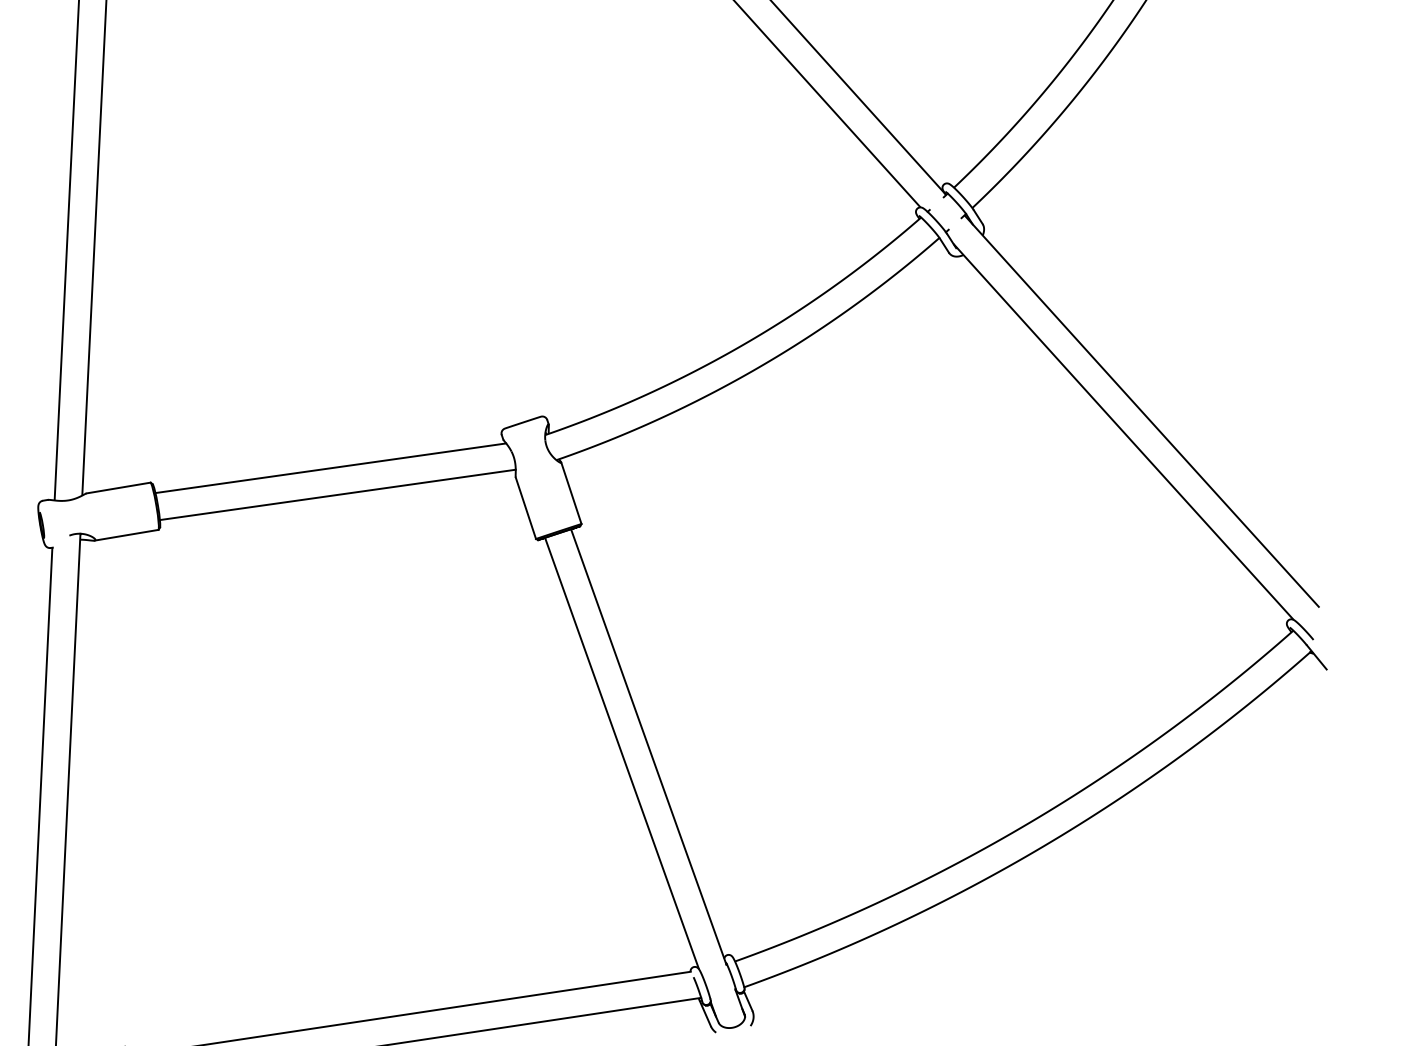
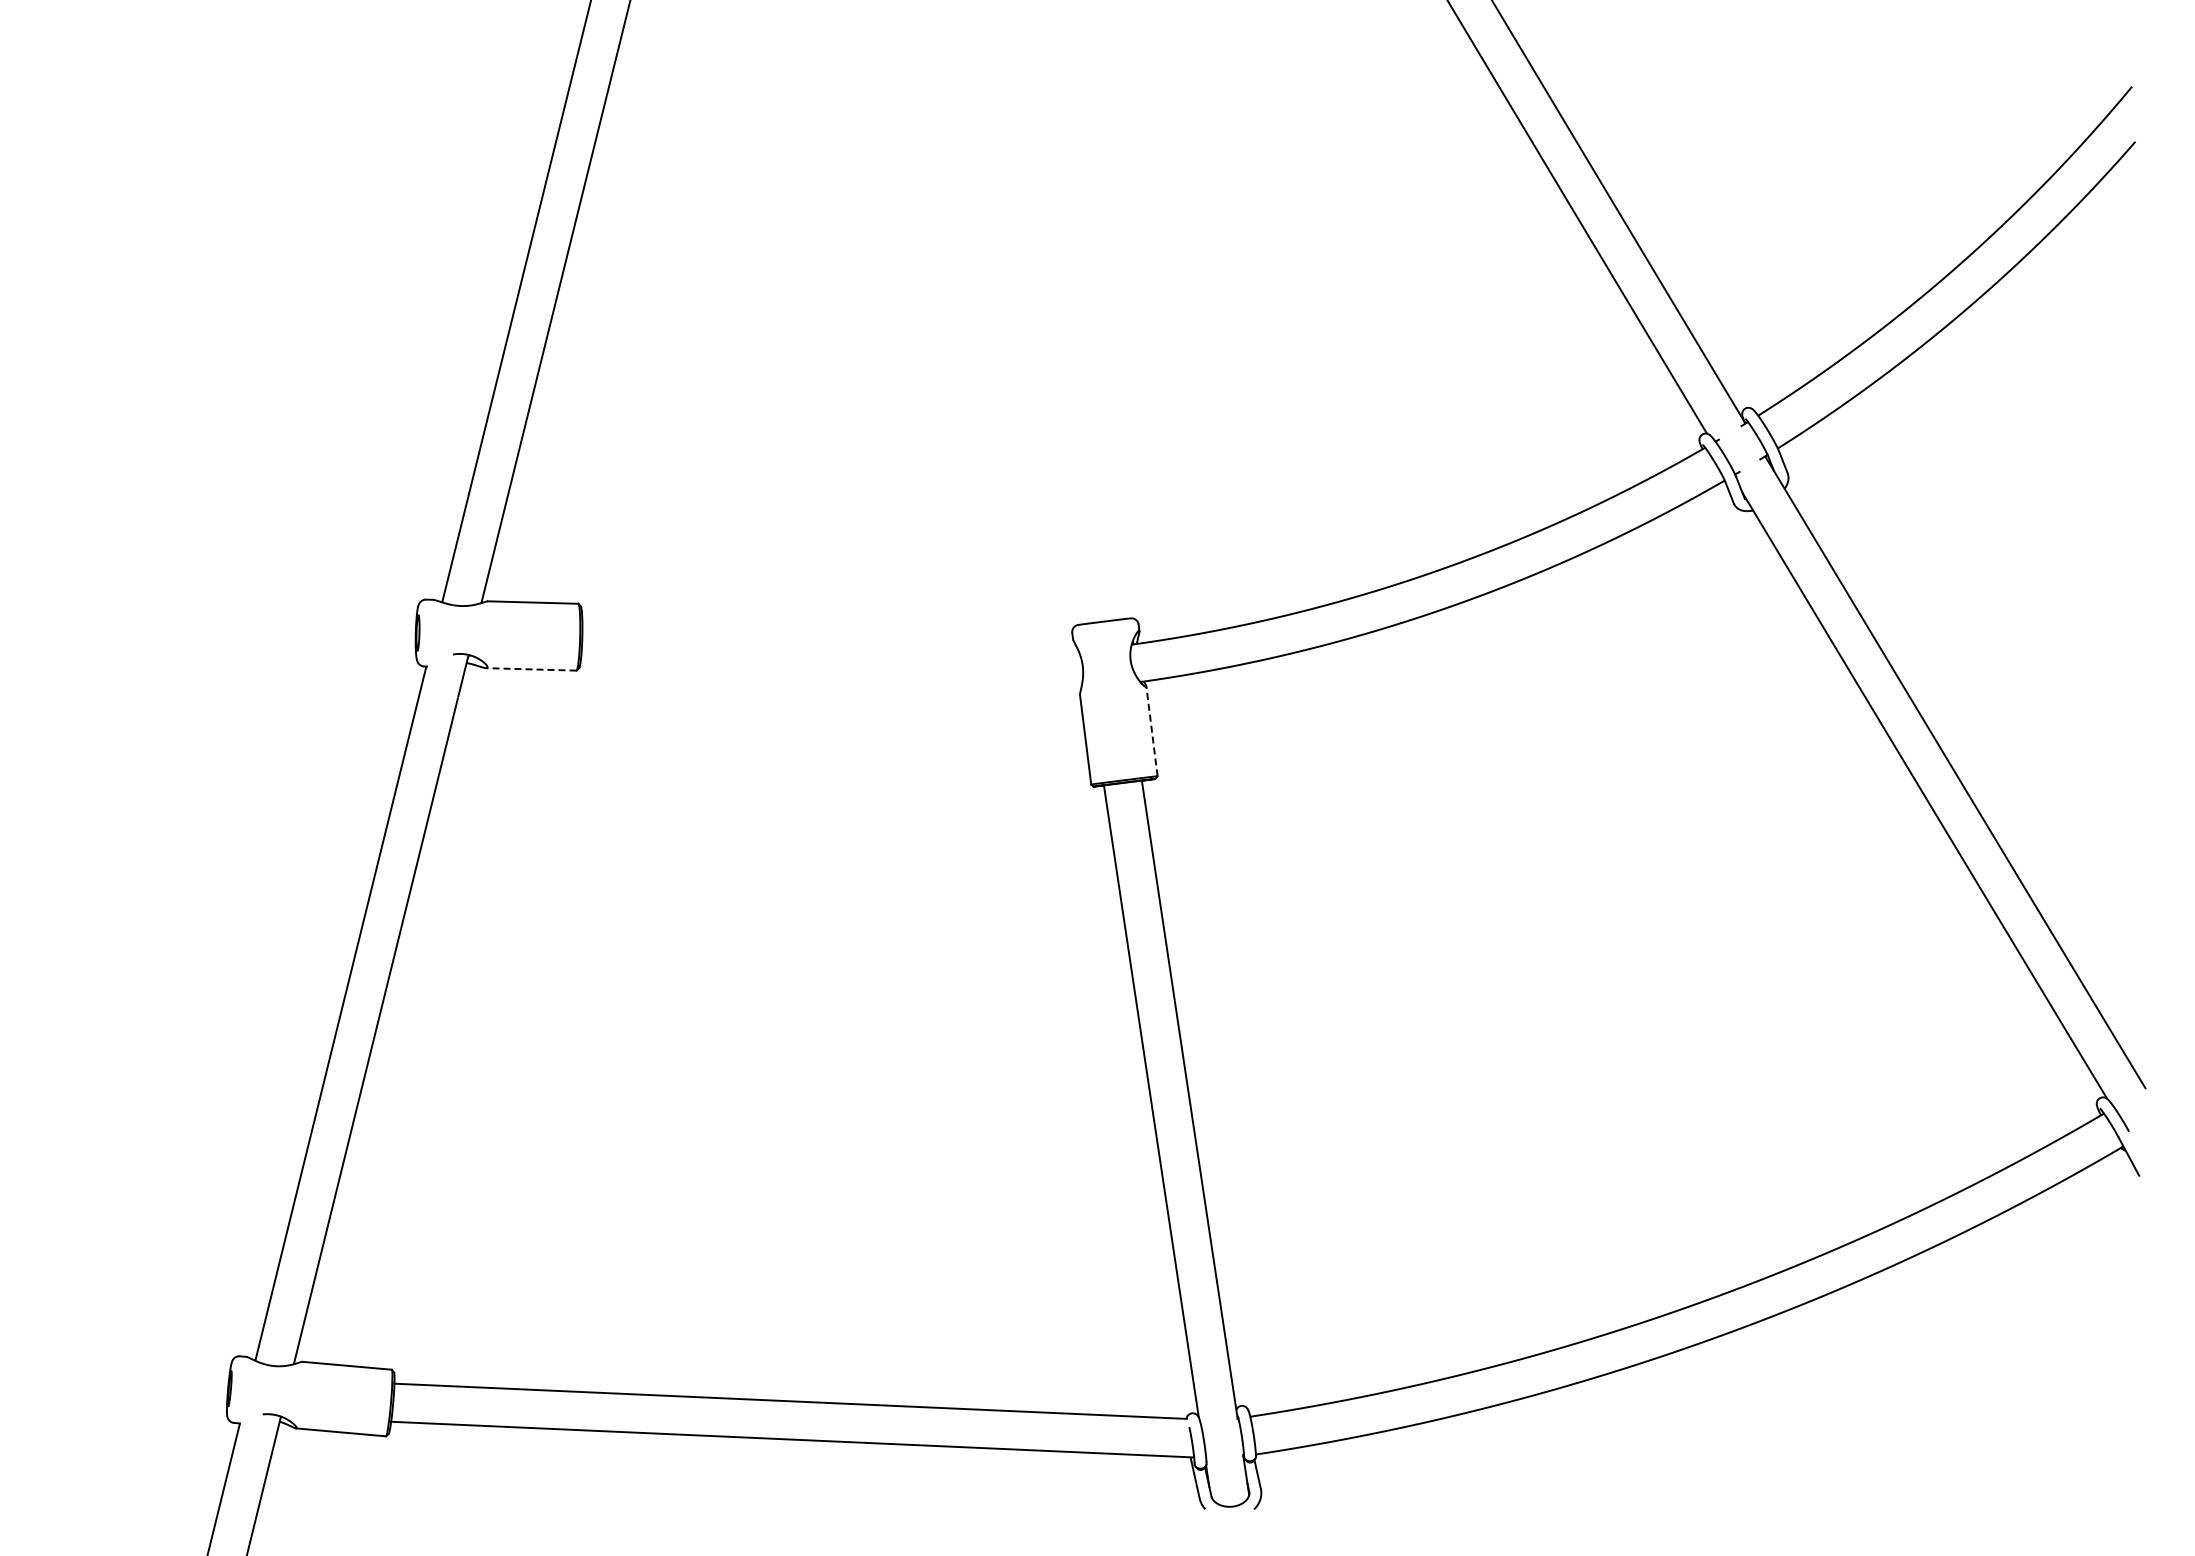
line: (331, 468) -> (829, 632), removed
line: (570, 492) -> (1151, 730), solid -> dashed
line: (337, 494) -> (831, 670), removed
line: (125, 535) -> (530, 669), solid -> dashed

